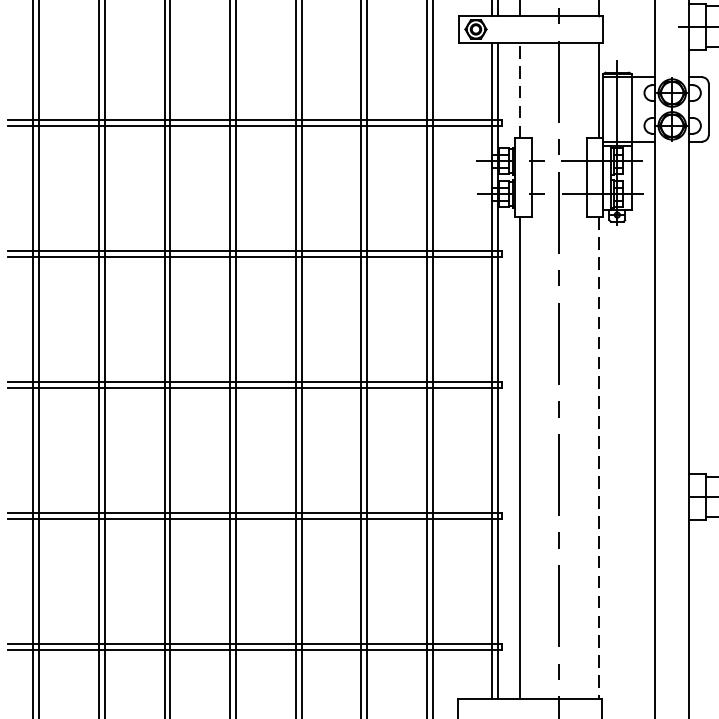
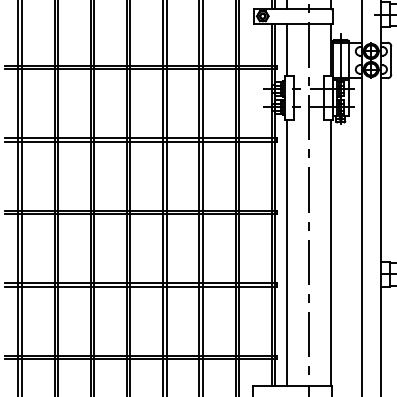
line: (518, 89) -> (286, 49), dashed -> solid
line: (598, 459) -> (330, 253), dashed -> solid

